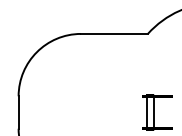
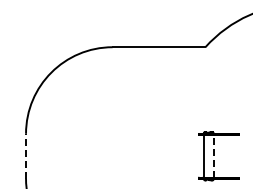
line: (153, 111) -> (213, 155), solid -> dashed
line: (18, 112) -> (26, 156), solid -> dashed

